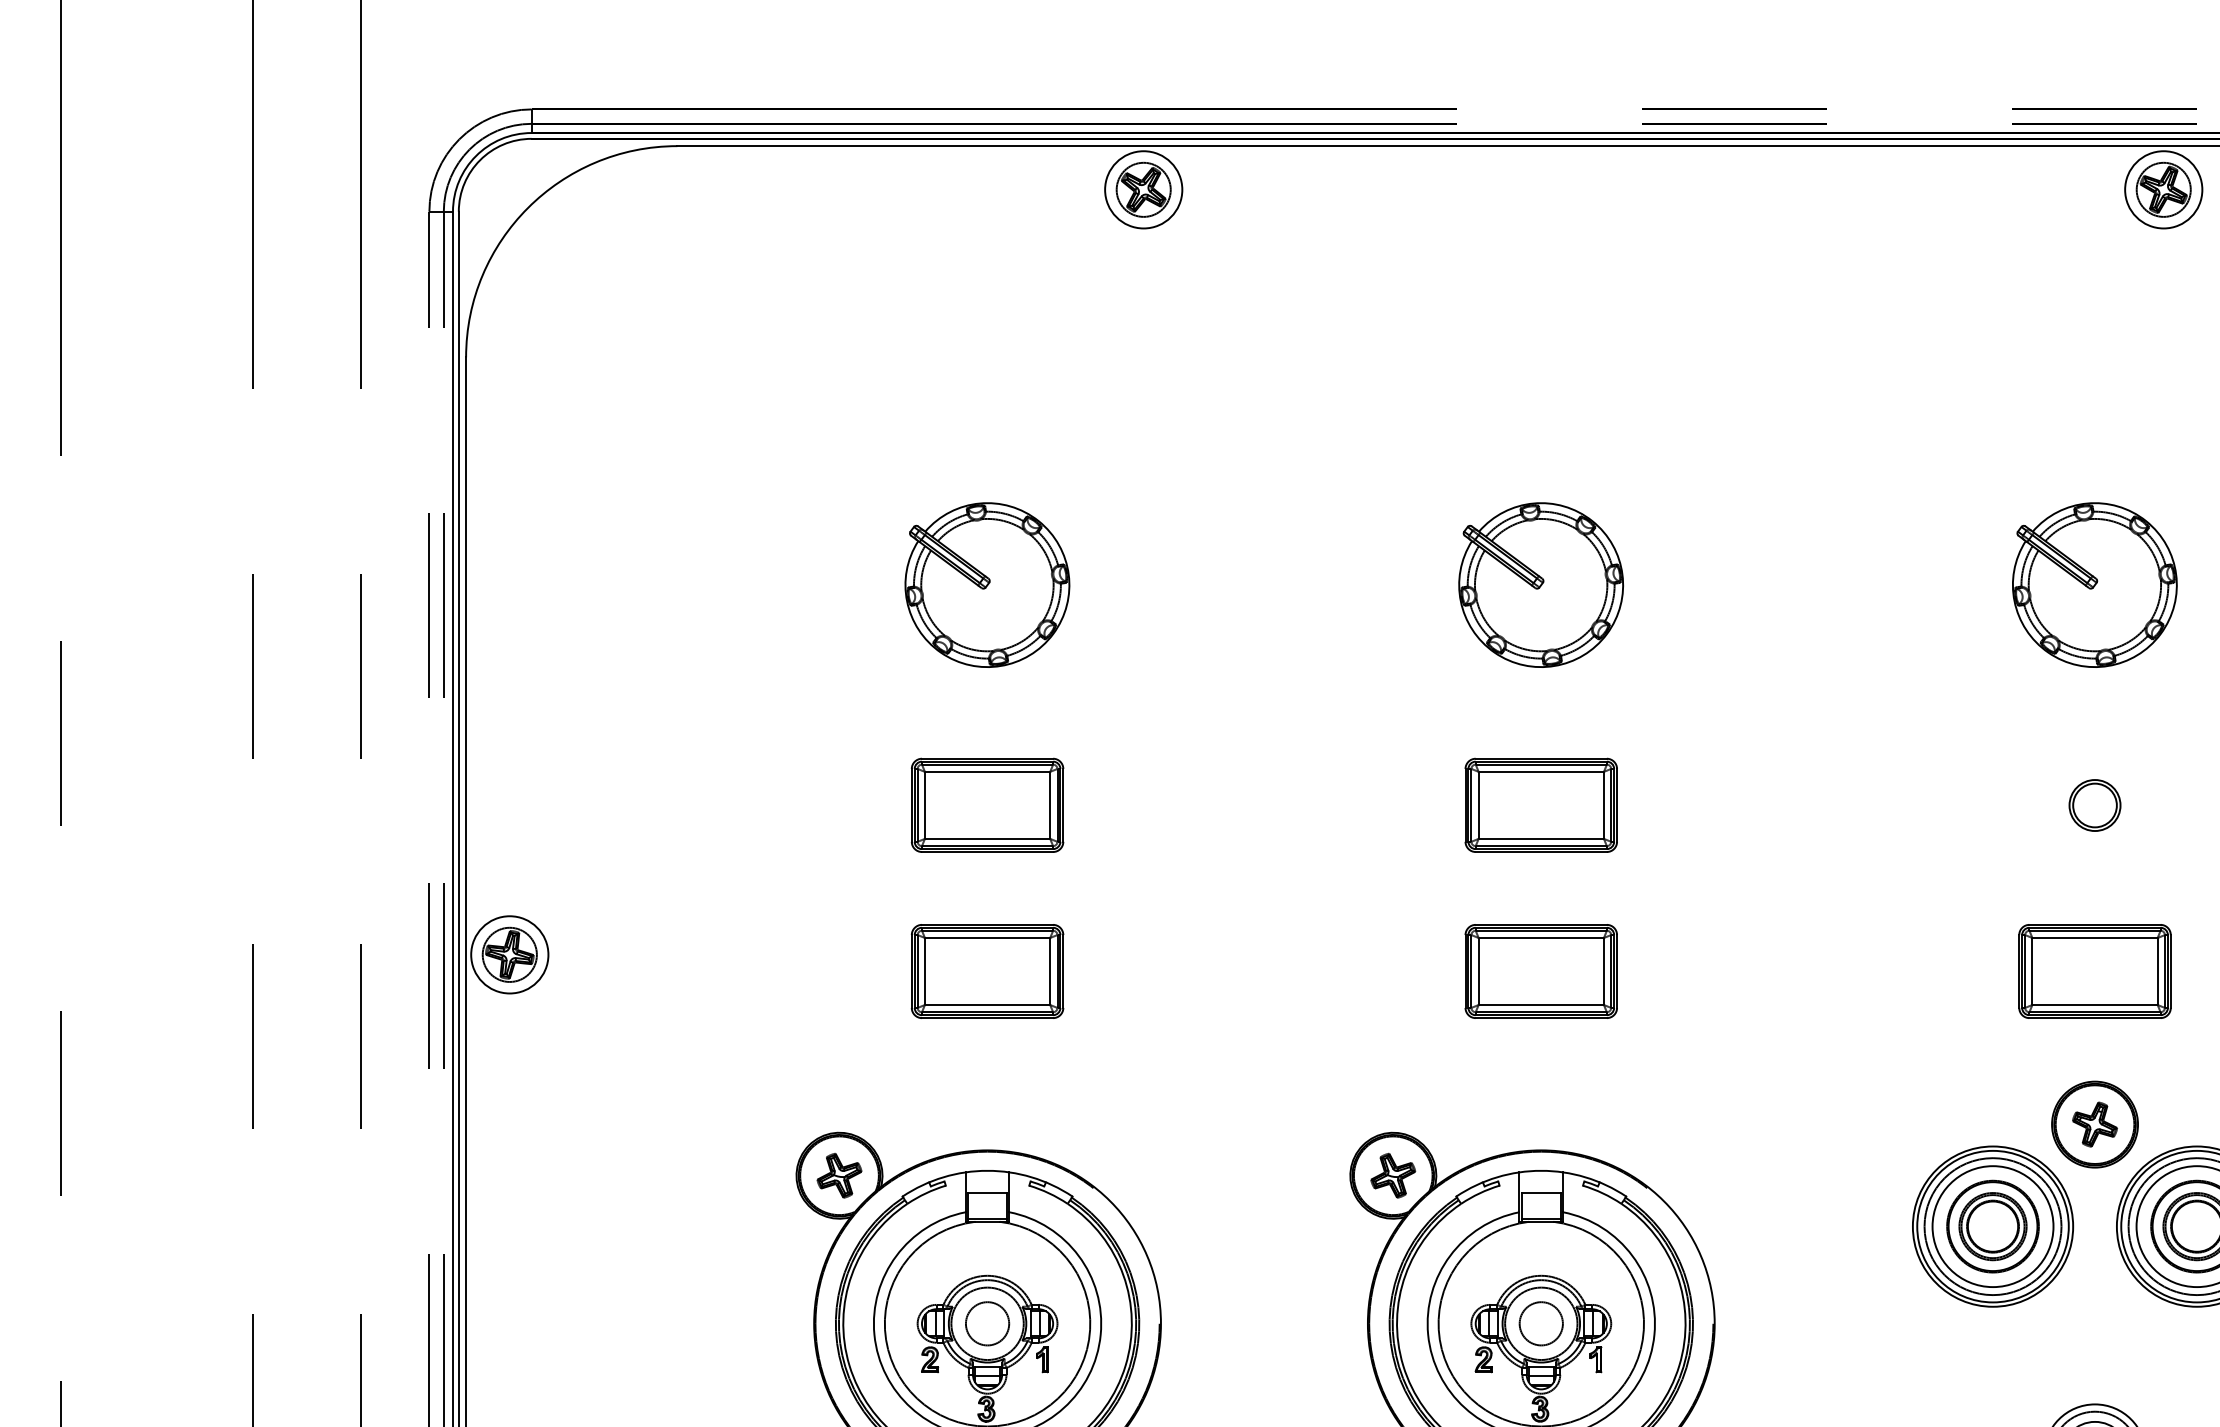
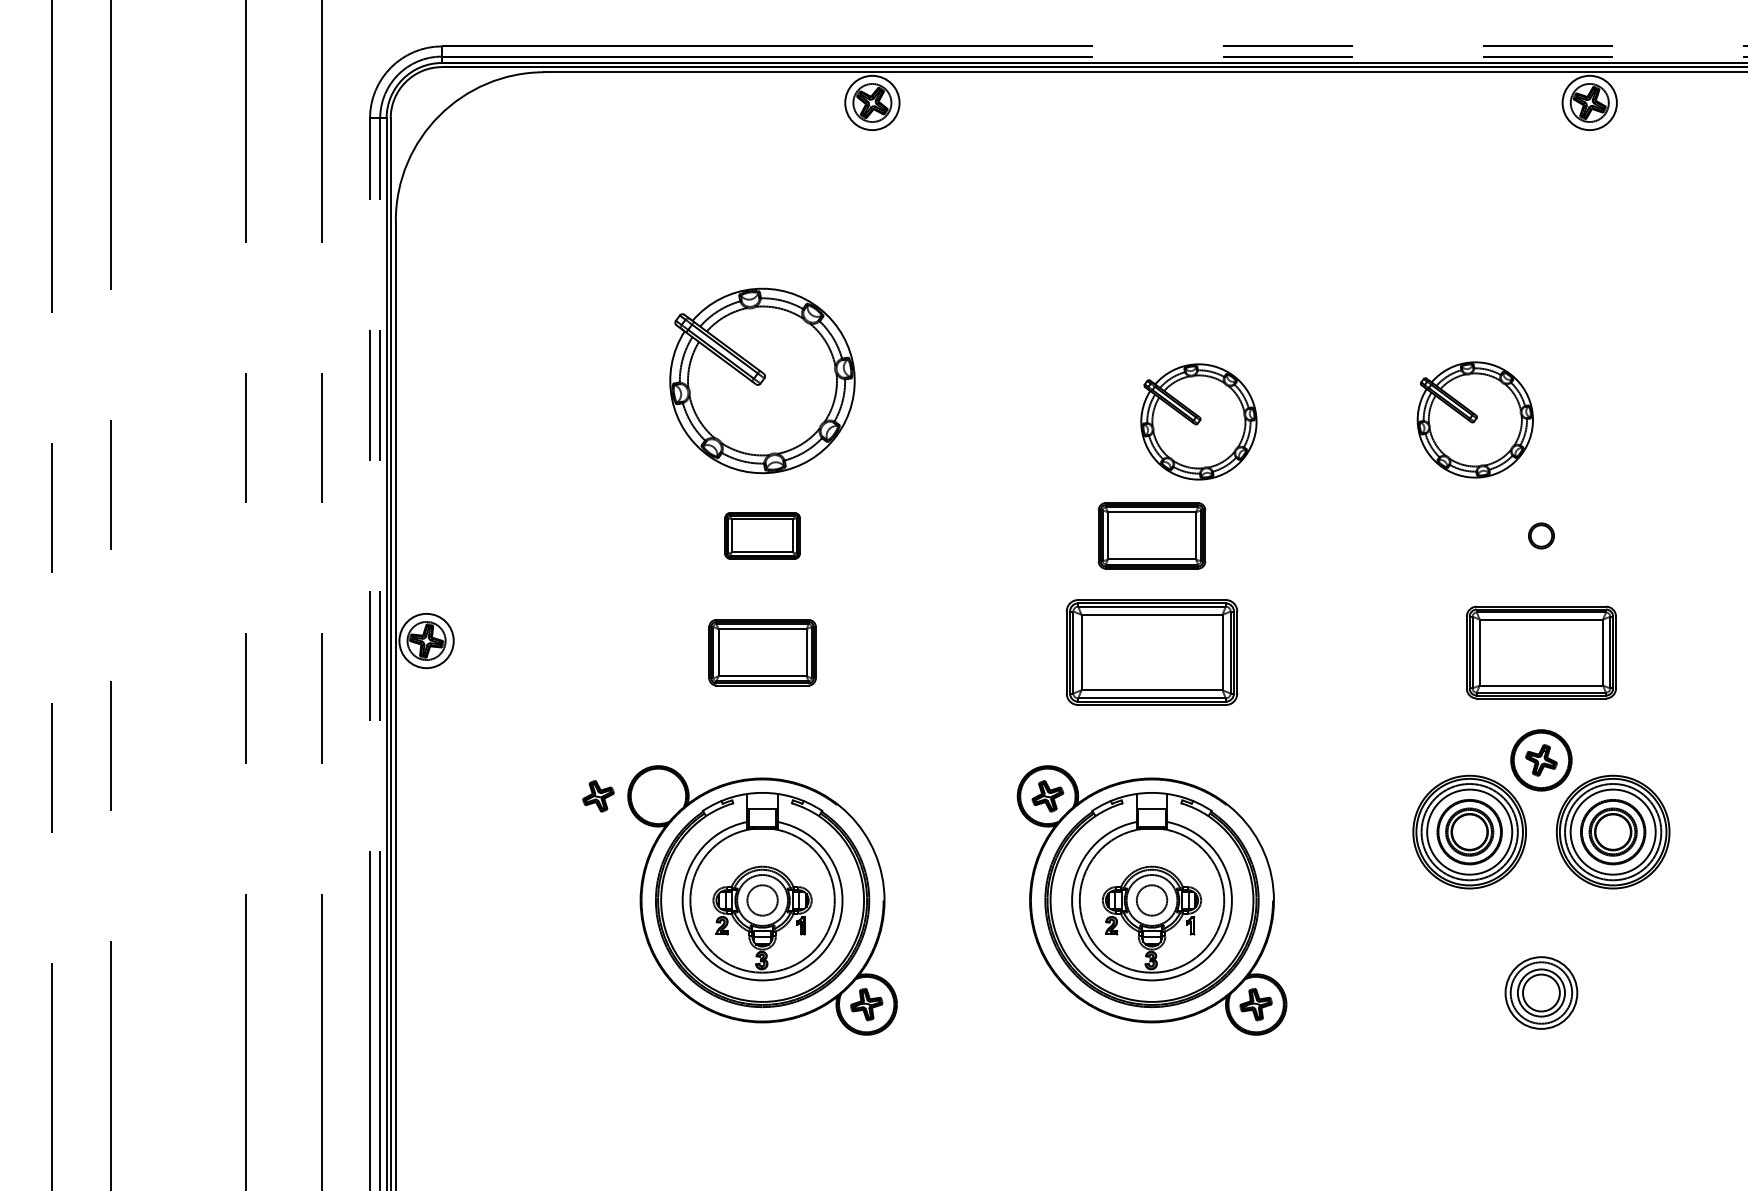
part: (987, 584) -> (762, 380), size x1.6
part: (1540, 584) -> (1198, 421), moved
part: (2093, 584) -> (1474, 419), moved
part: (987, 804) -> (762, 535), size x0.7
part: (2095, 804) -> (1541, 535), size x0.7
part: (1540, 971) -> (1151, 652), size x1.6
part: (2095, 971) -> (1541, 652), size x1.4
part: (839, 1175) -> (598, 796), moved

